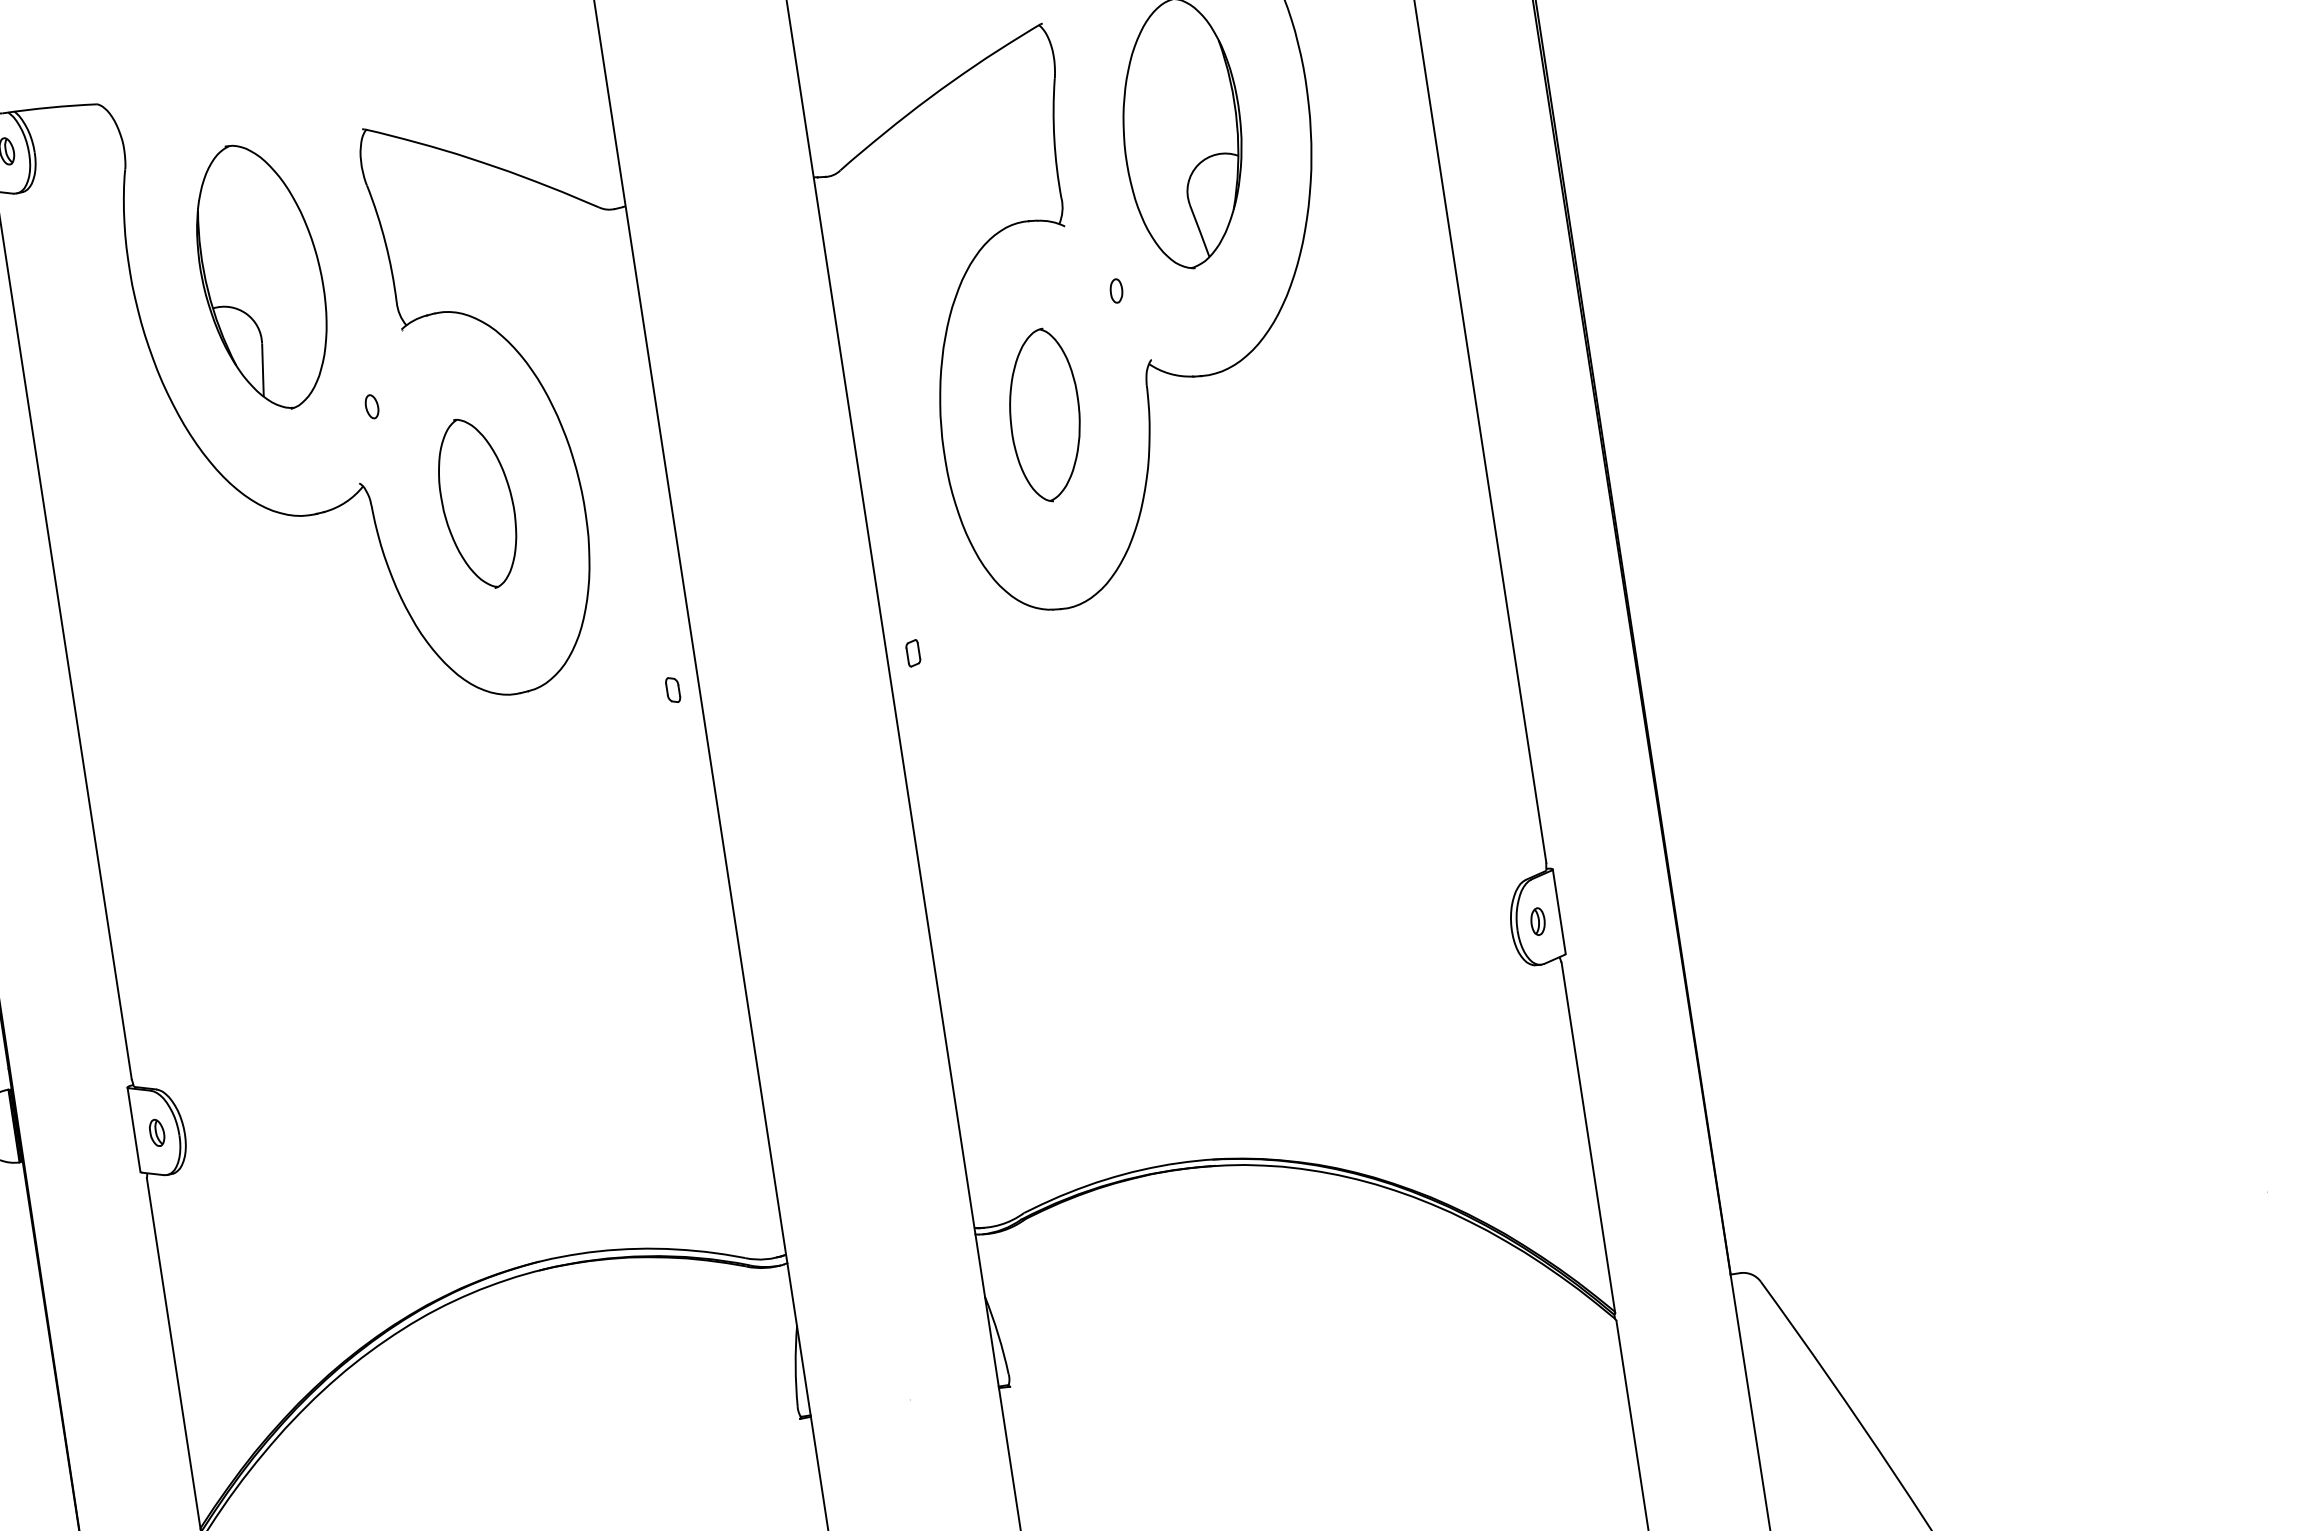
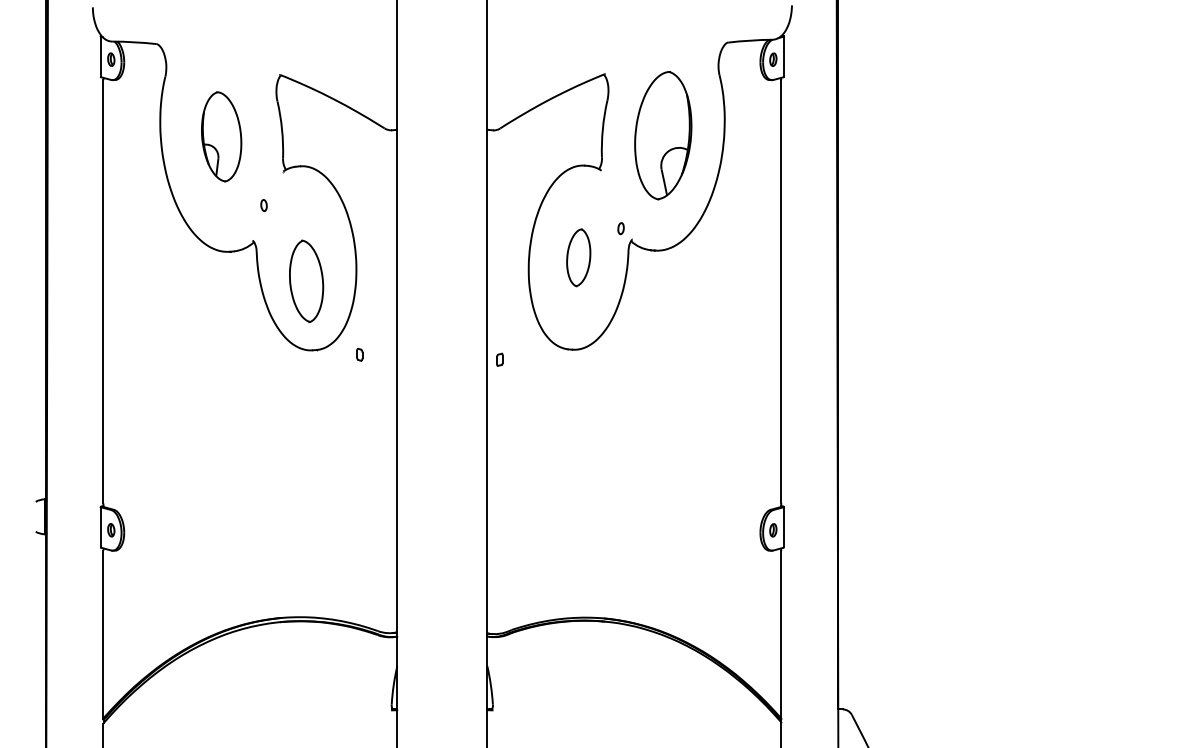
part: (261, 276) -> (221, 136), size x0.7
part: (1115, 290) -> (620, 228), moved
part: (1044, 414) -> (578, 257), size x0.7
part: (477, 501) -> (306, 280), moved
part: (672, 689) -> (359, 354), moved

